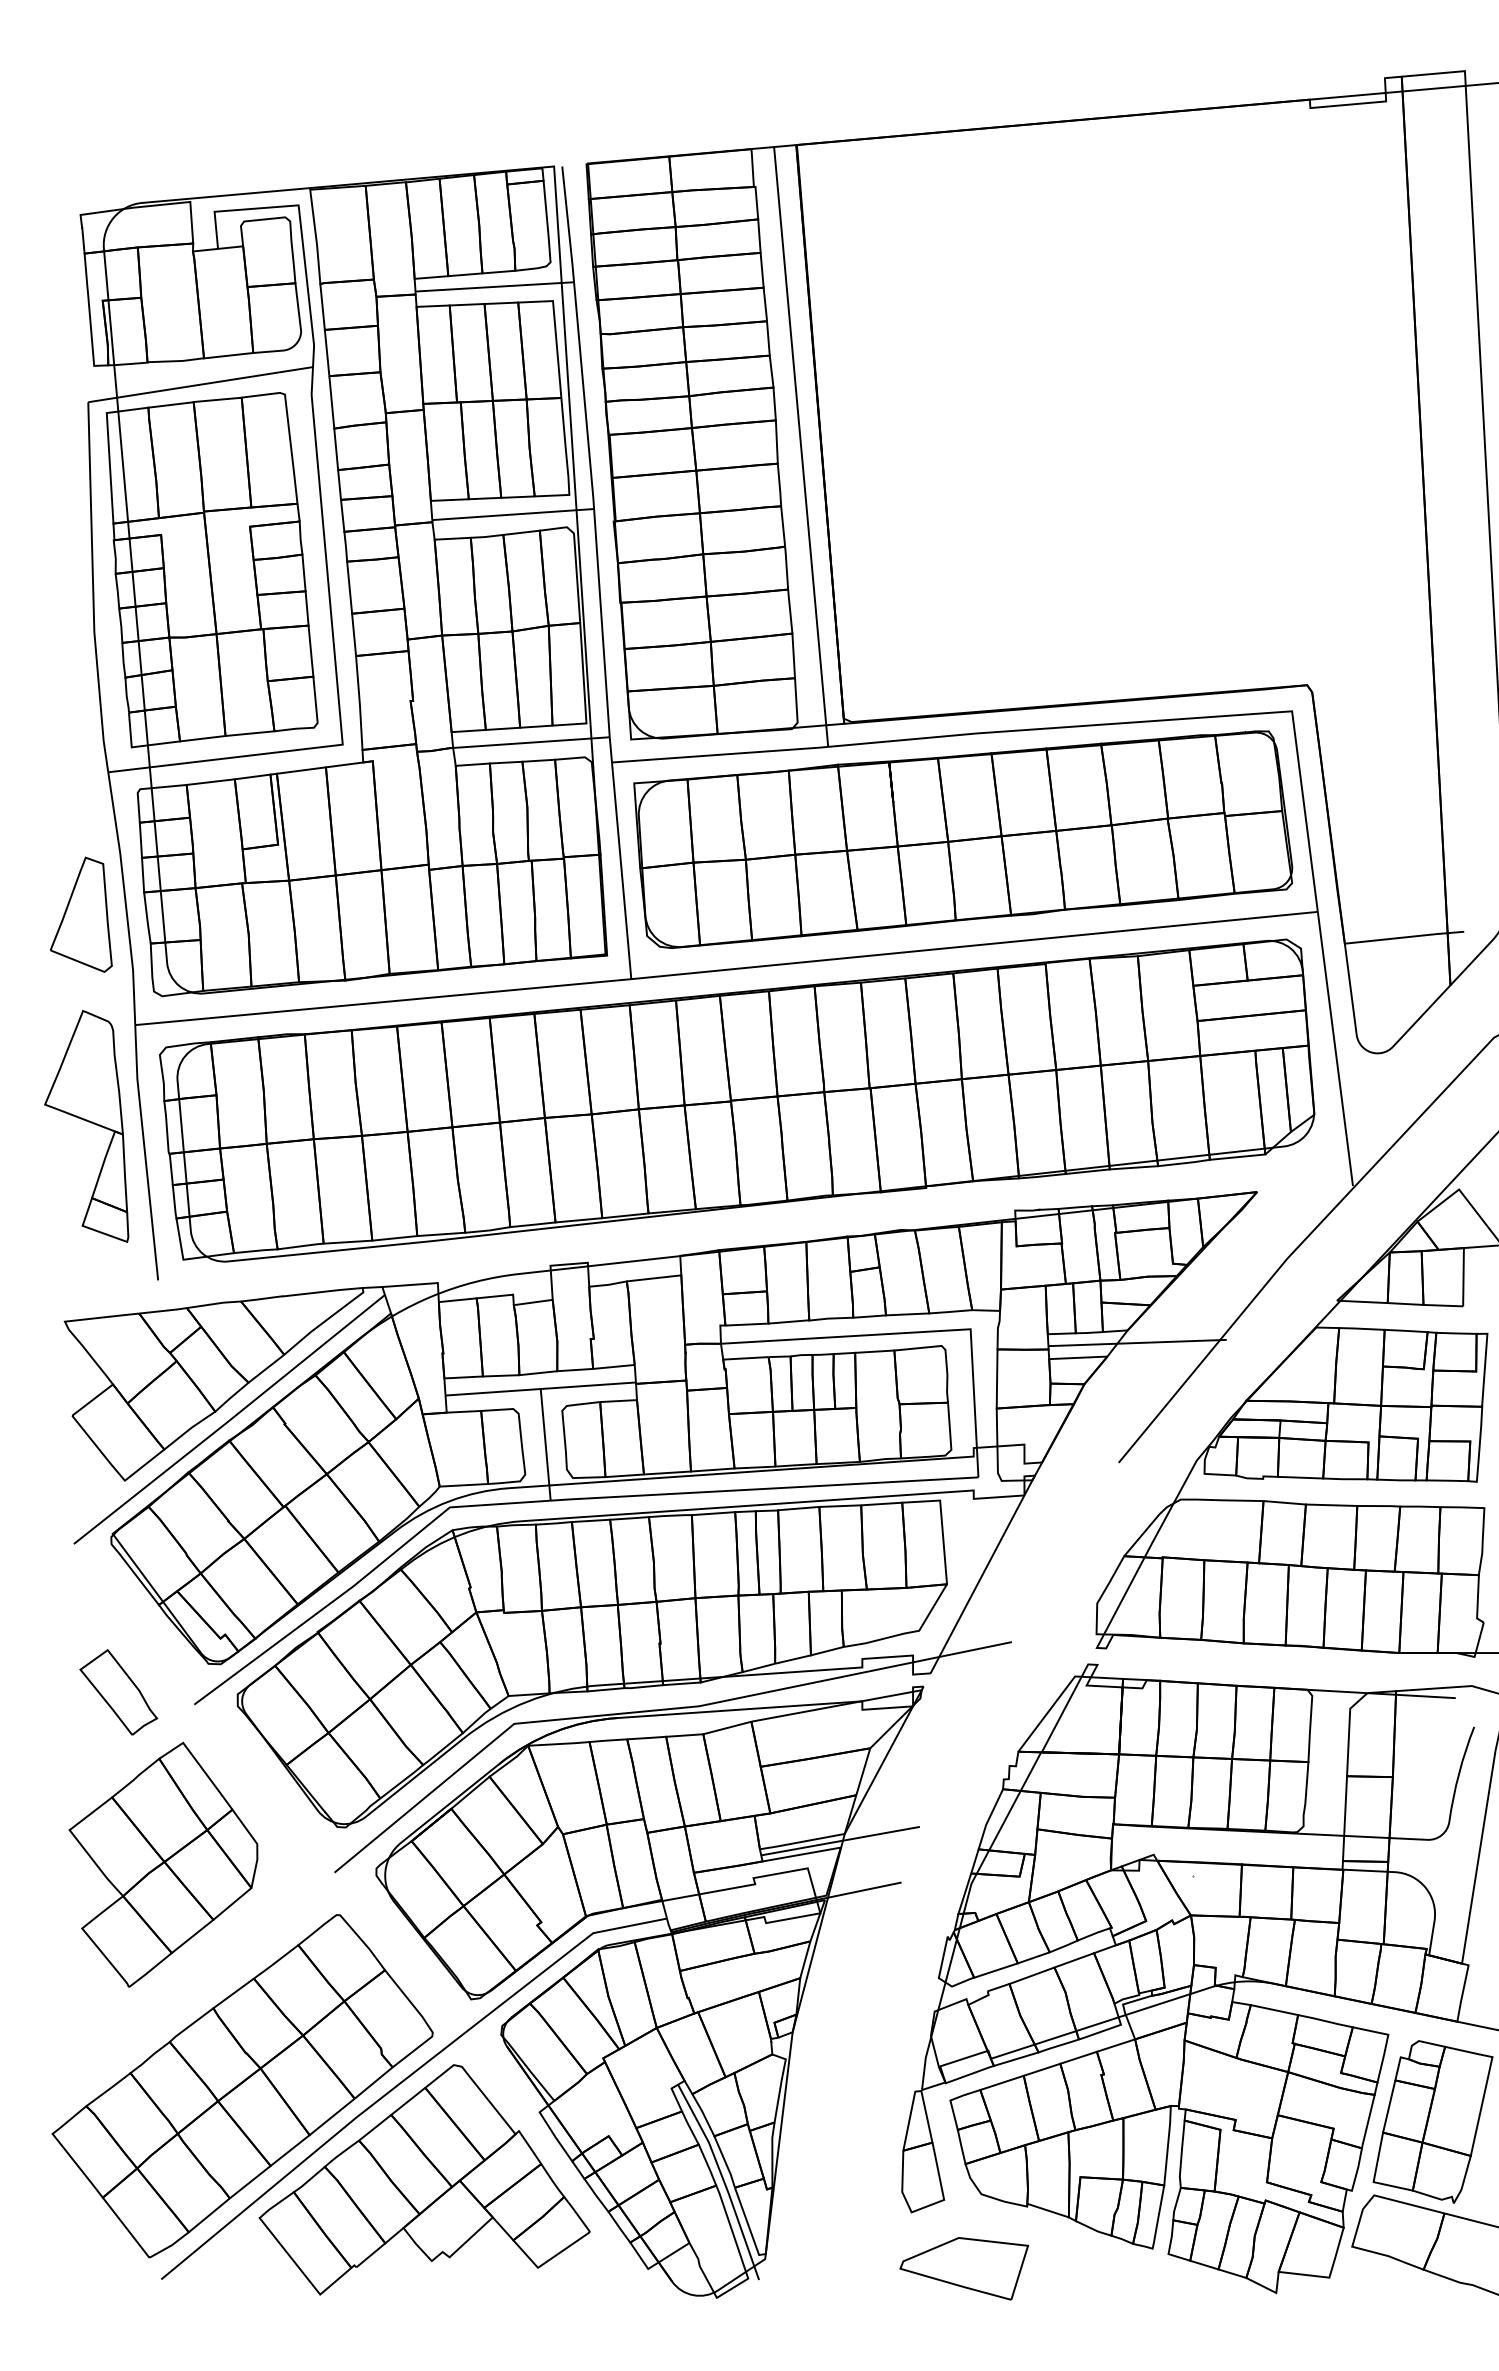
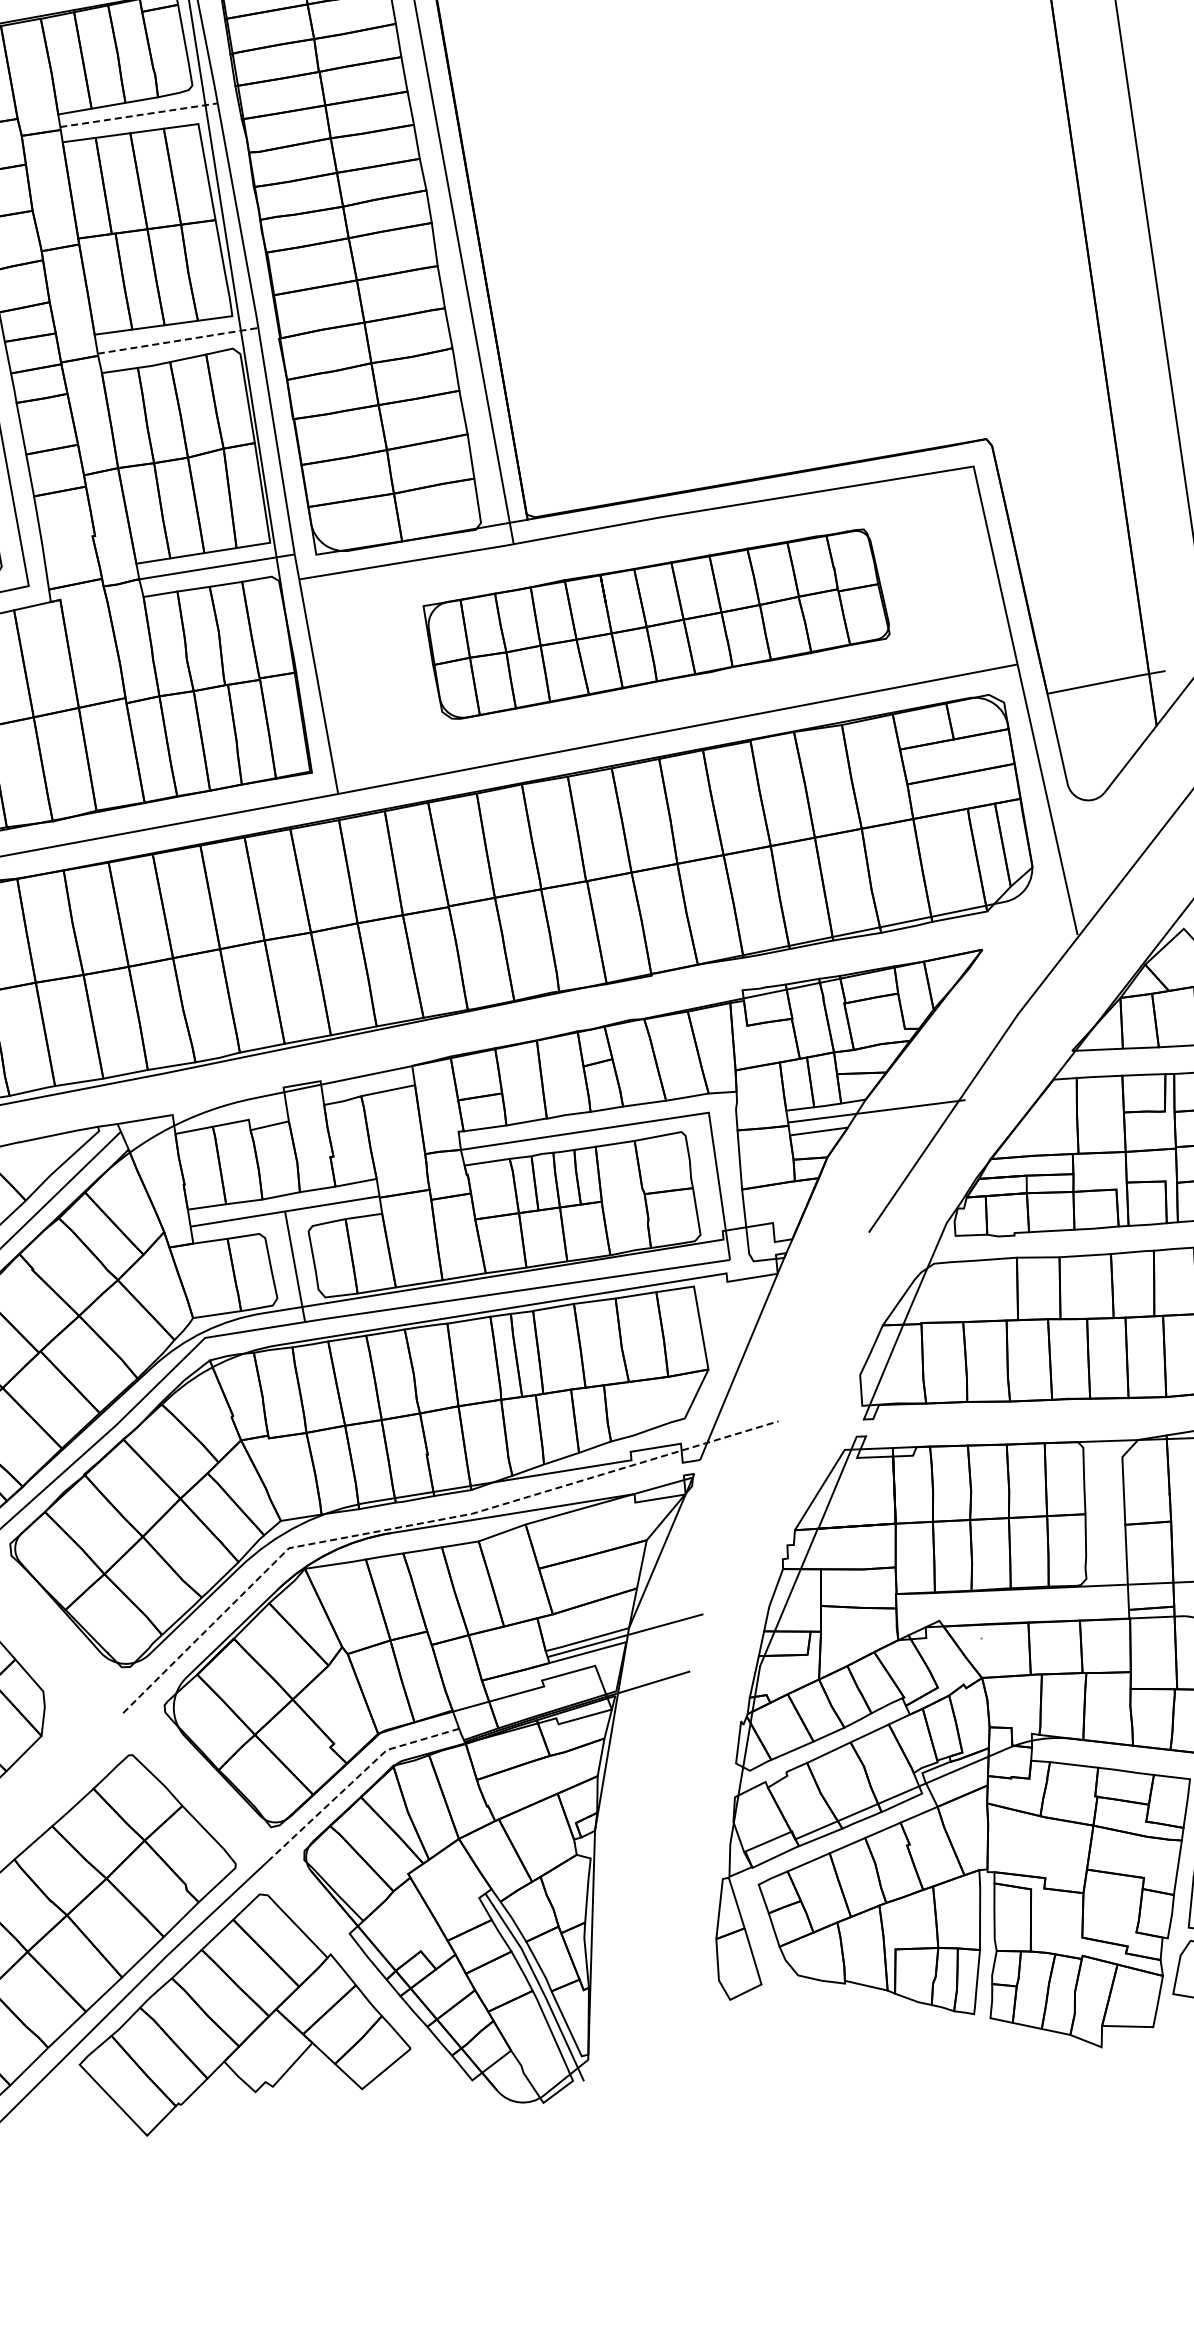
line: (495, 286) -> (139, 114), solid -> dashed
line: (513, 514) -> (178, 340), solid -> dashed
part: (963, 839) -> (657, 624), size x0.7
line: (649, 1711) -> (422, 1523), solid -> dashed
line: (559, 1959) -> (355, 1779), solid -> dashed
part: (964, 2268) -> (788, 2051), removed

